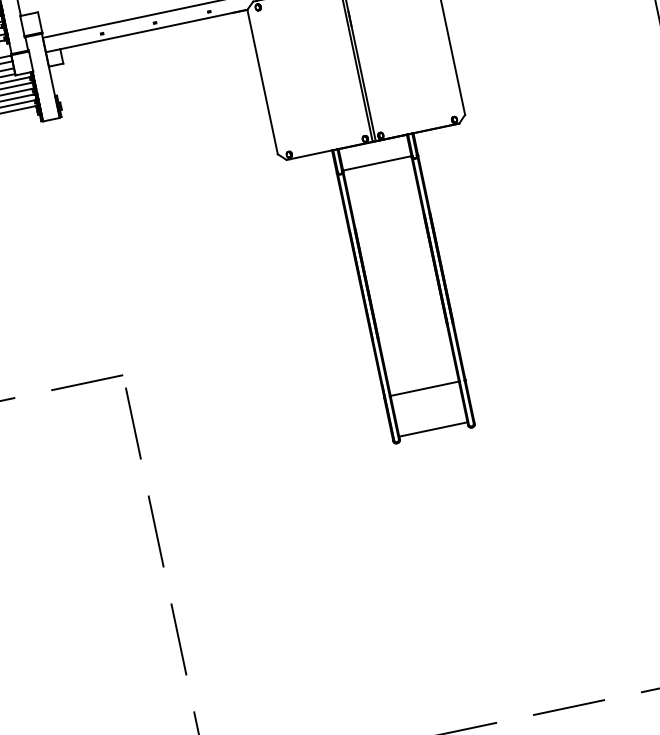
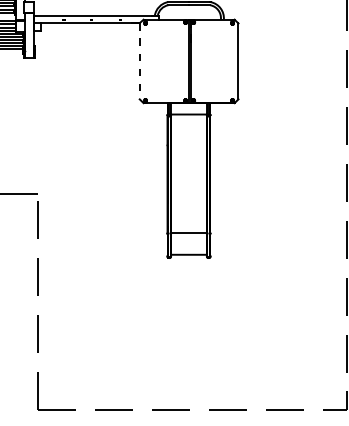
line: (262, 82) -> (139, 61), solid -> dashed

